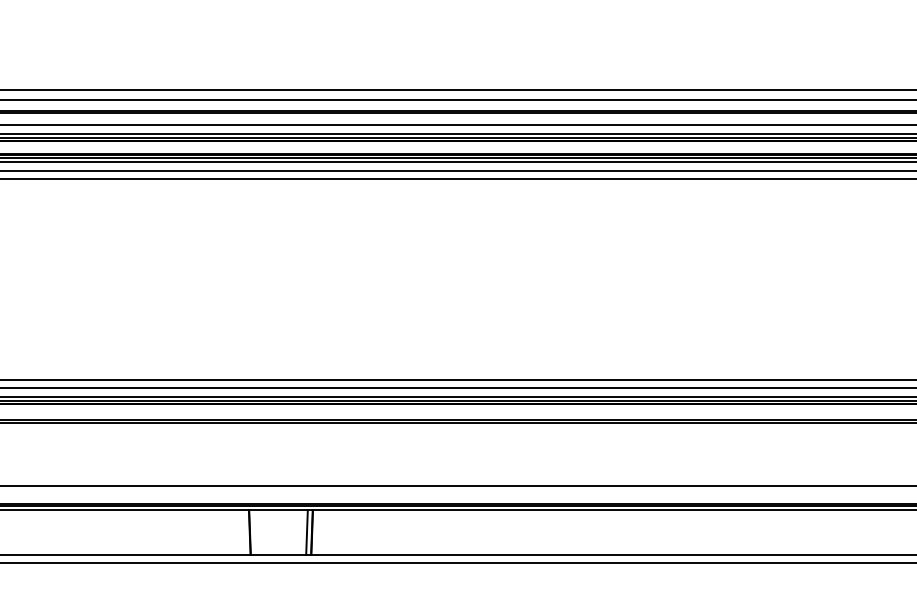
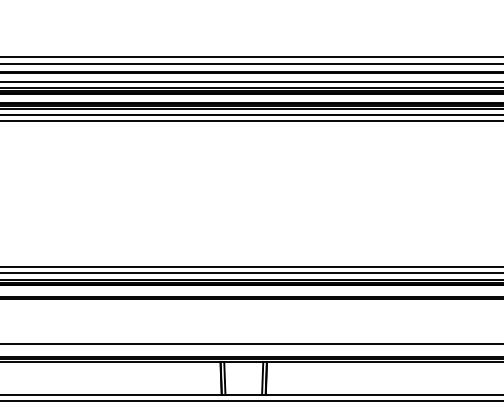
line: (254, 532) -> (224, 378), added

